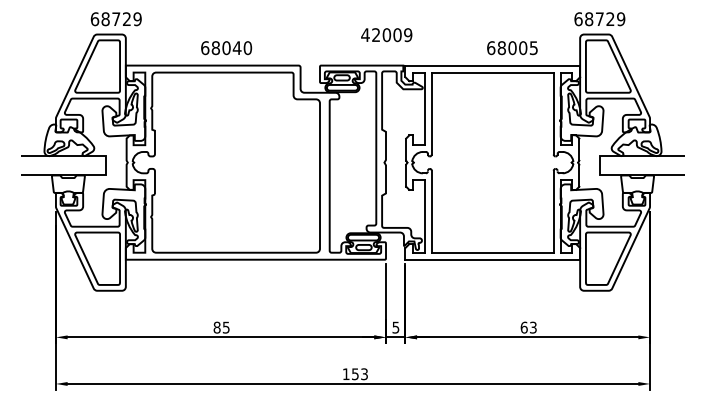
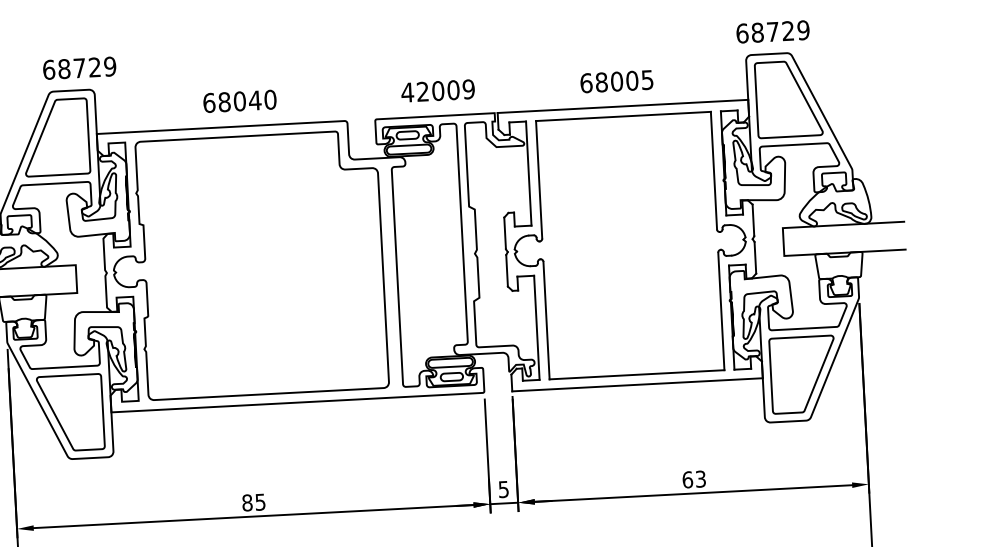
text: (386, 35) -> (437, 91), moved
text: (512, 48) -> (616, 82), moved

